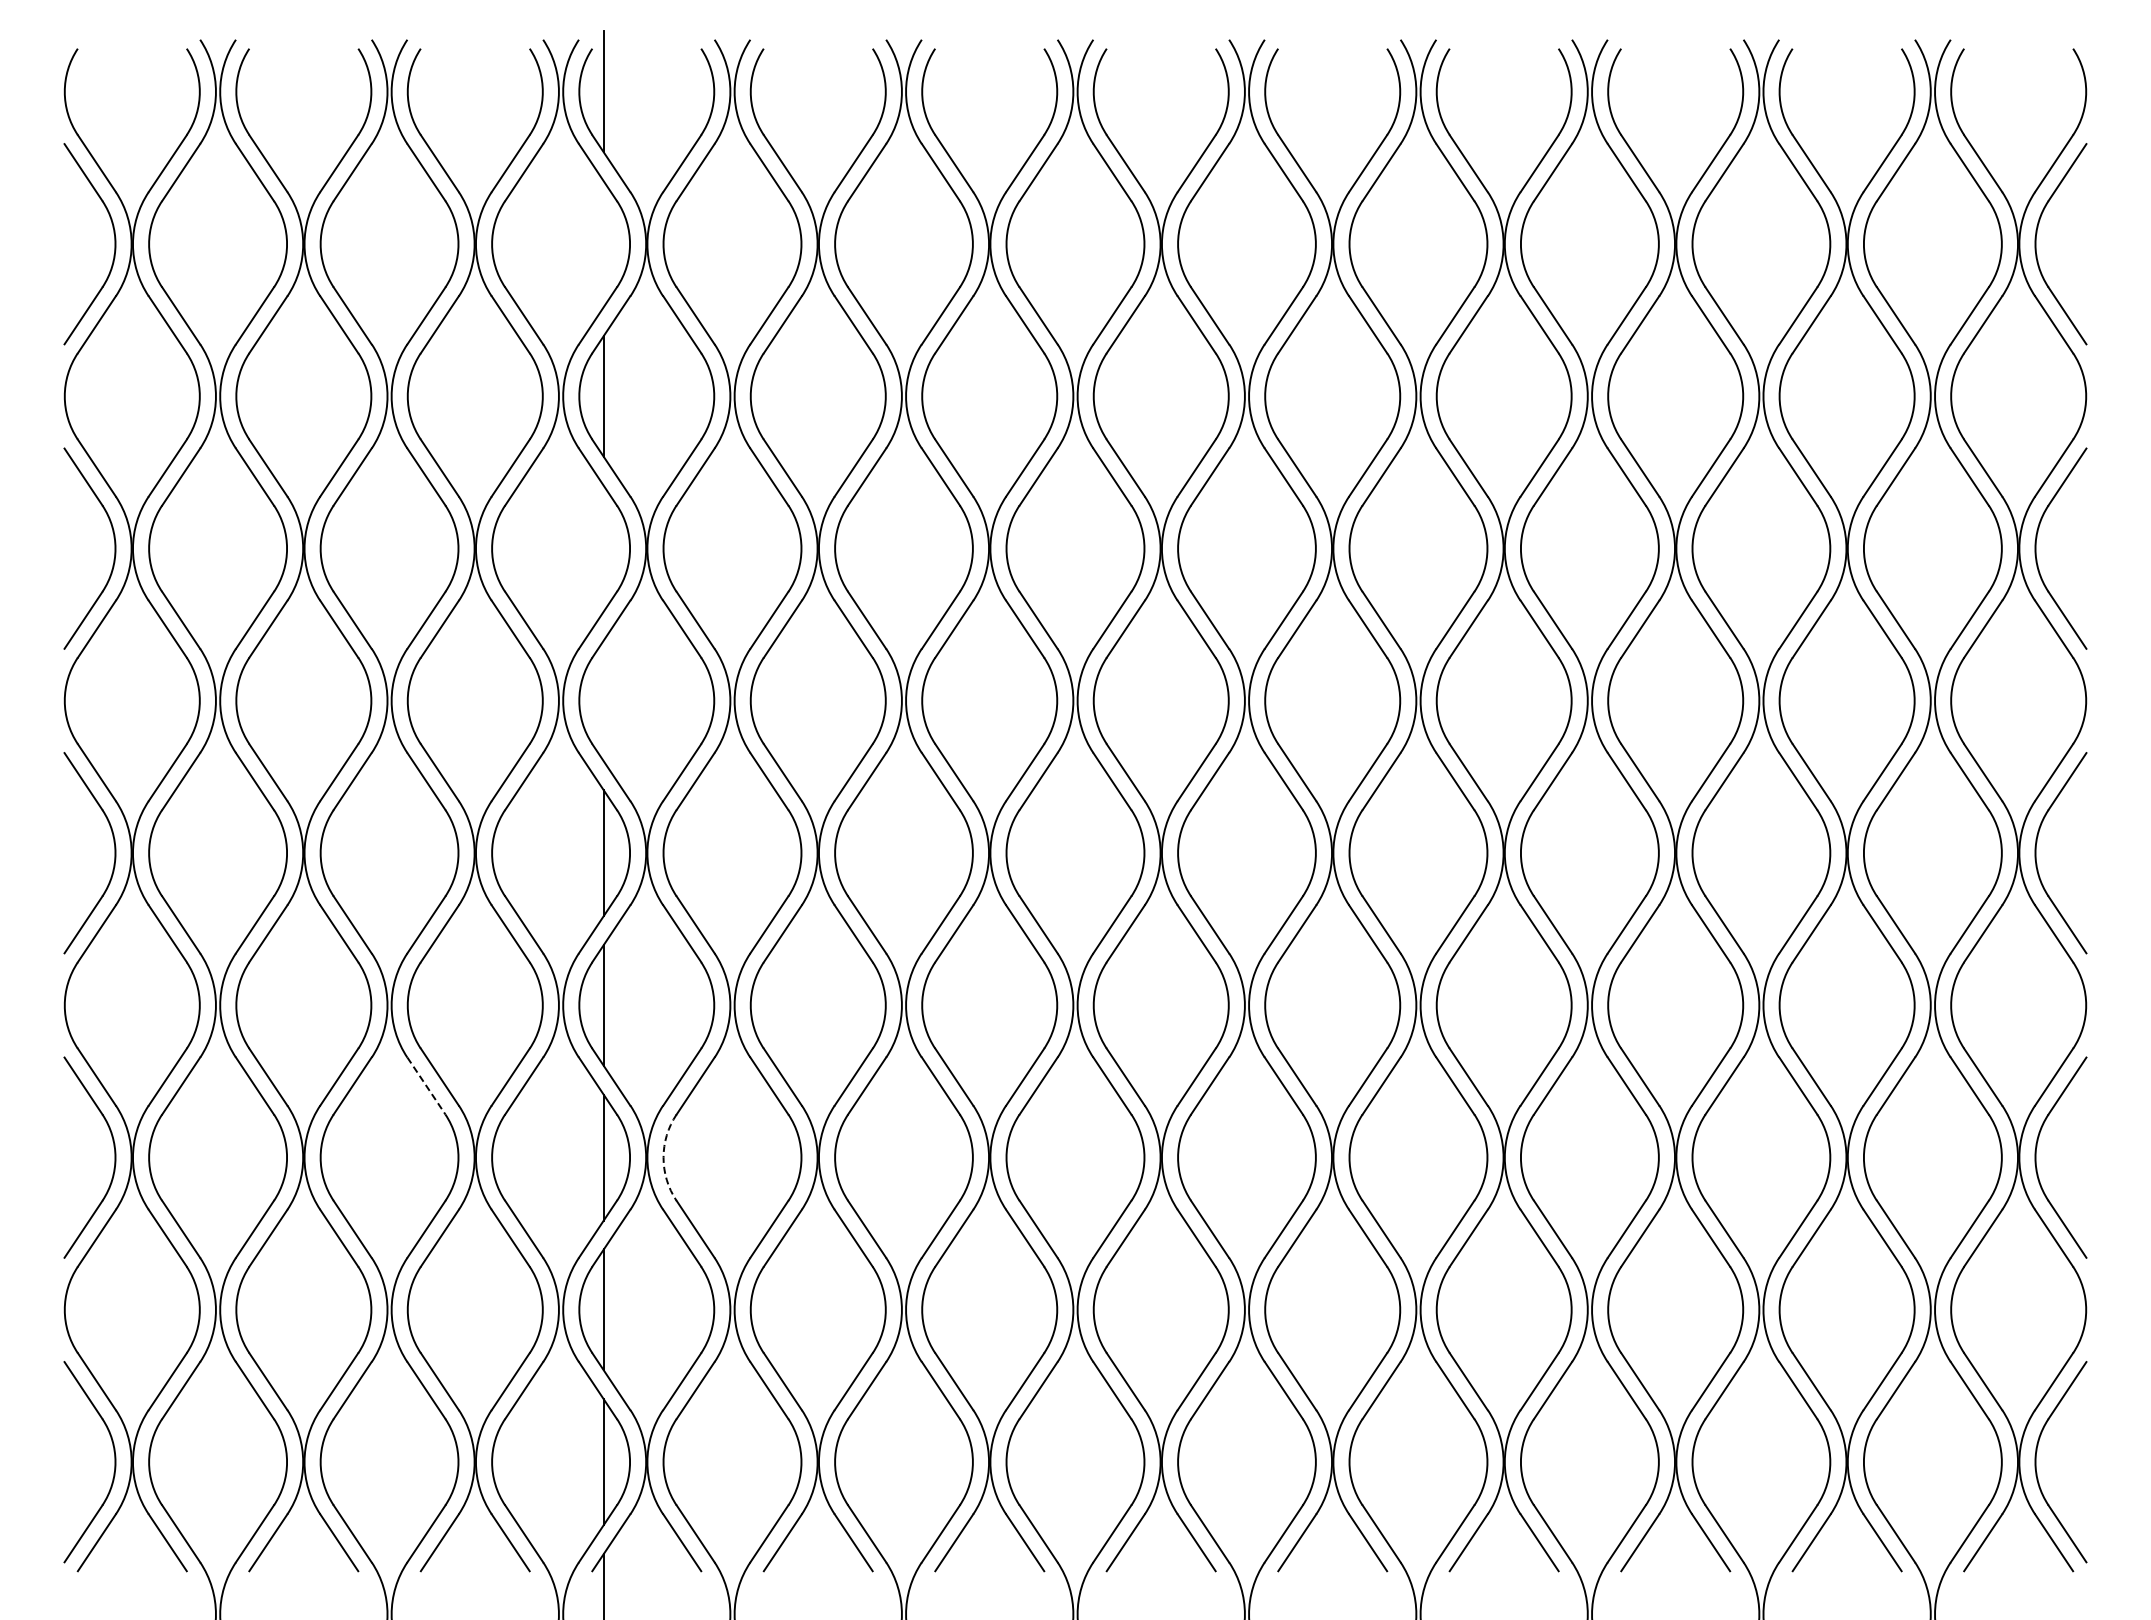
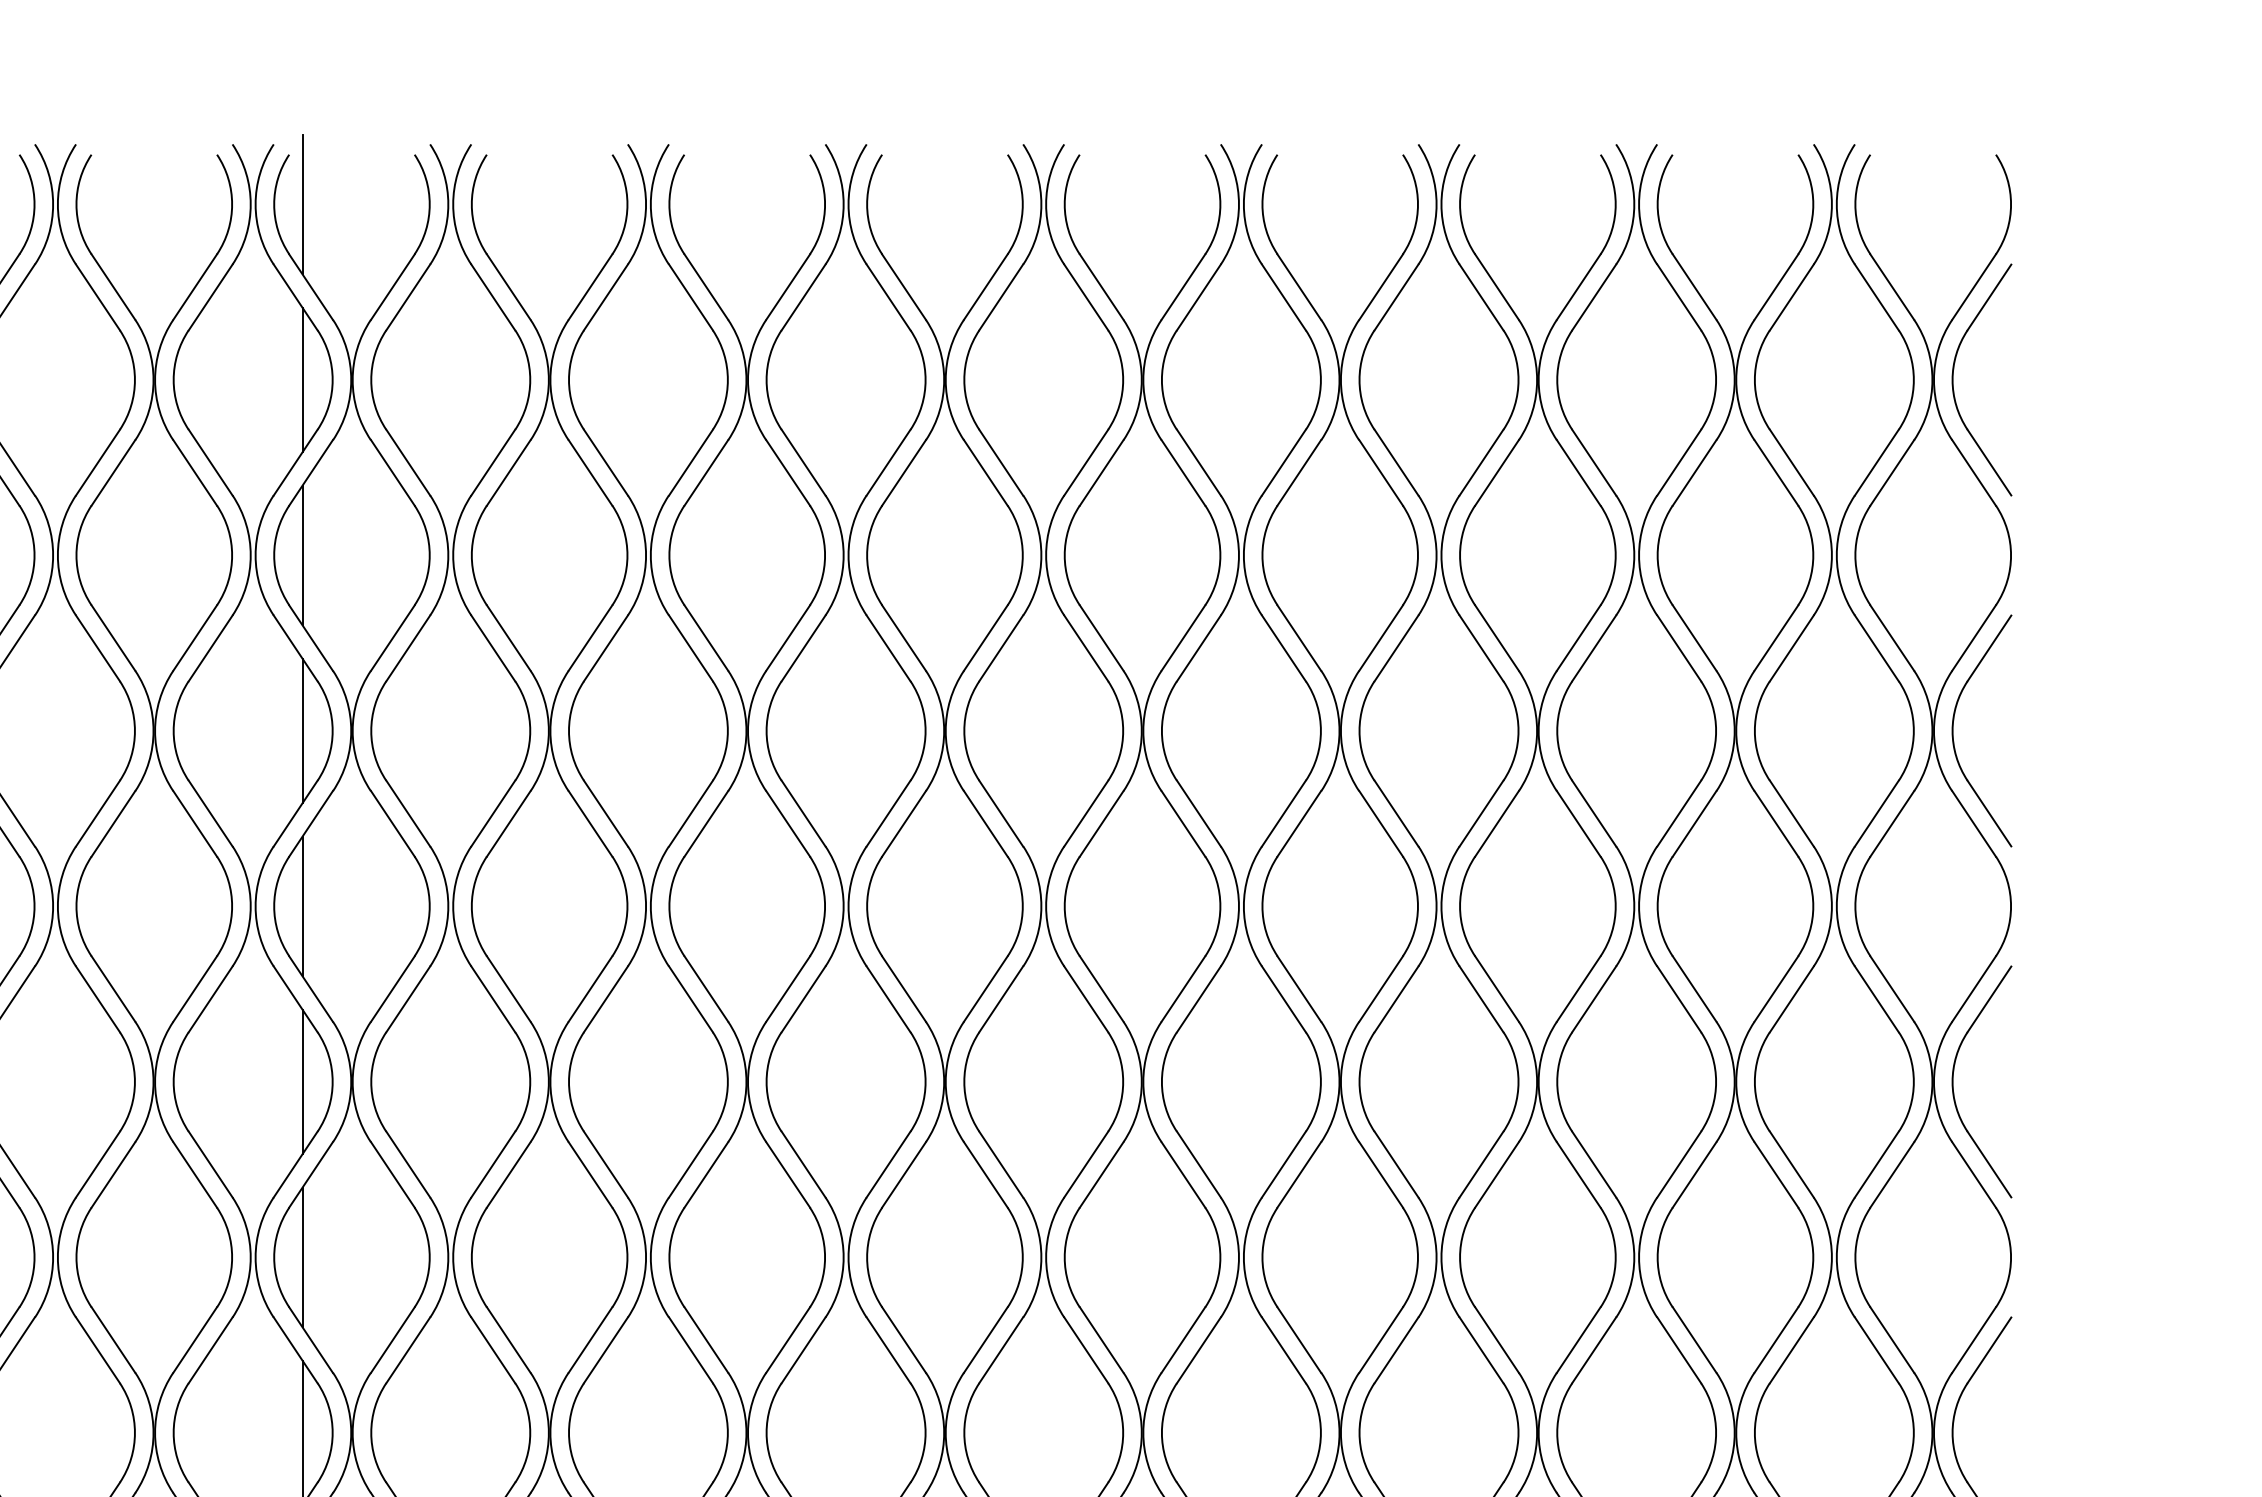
line: (603, 243) -> (302, 379), added
line: (603, 548) -> (302, 730), added
line: (603, 700) -> (302, 905), added
line: (426, 1086) -> (98, 1350), dashed -> solid
arc: (663, 1157) -> (371, 1432), dashed -> solid

